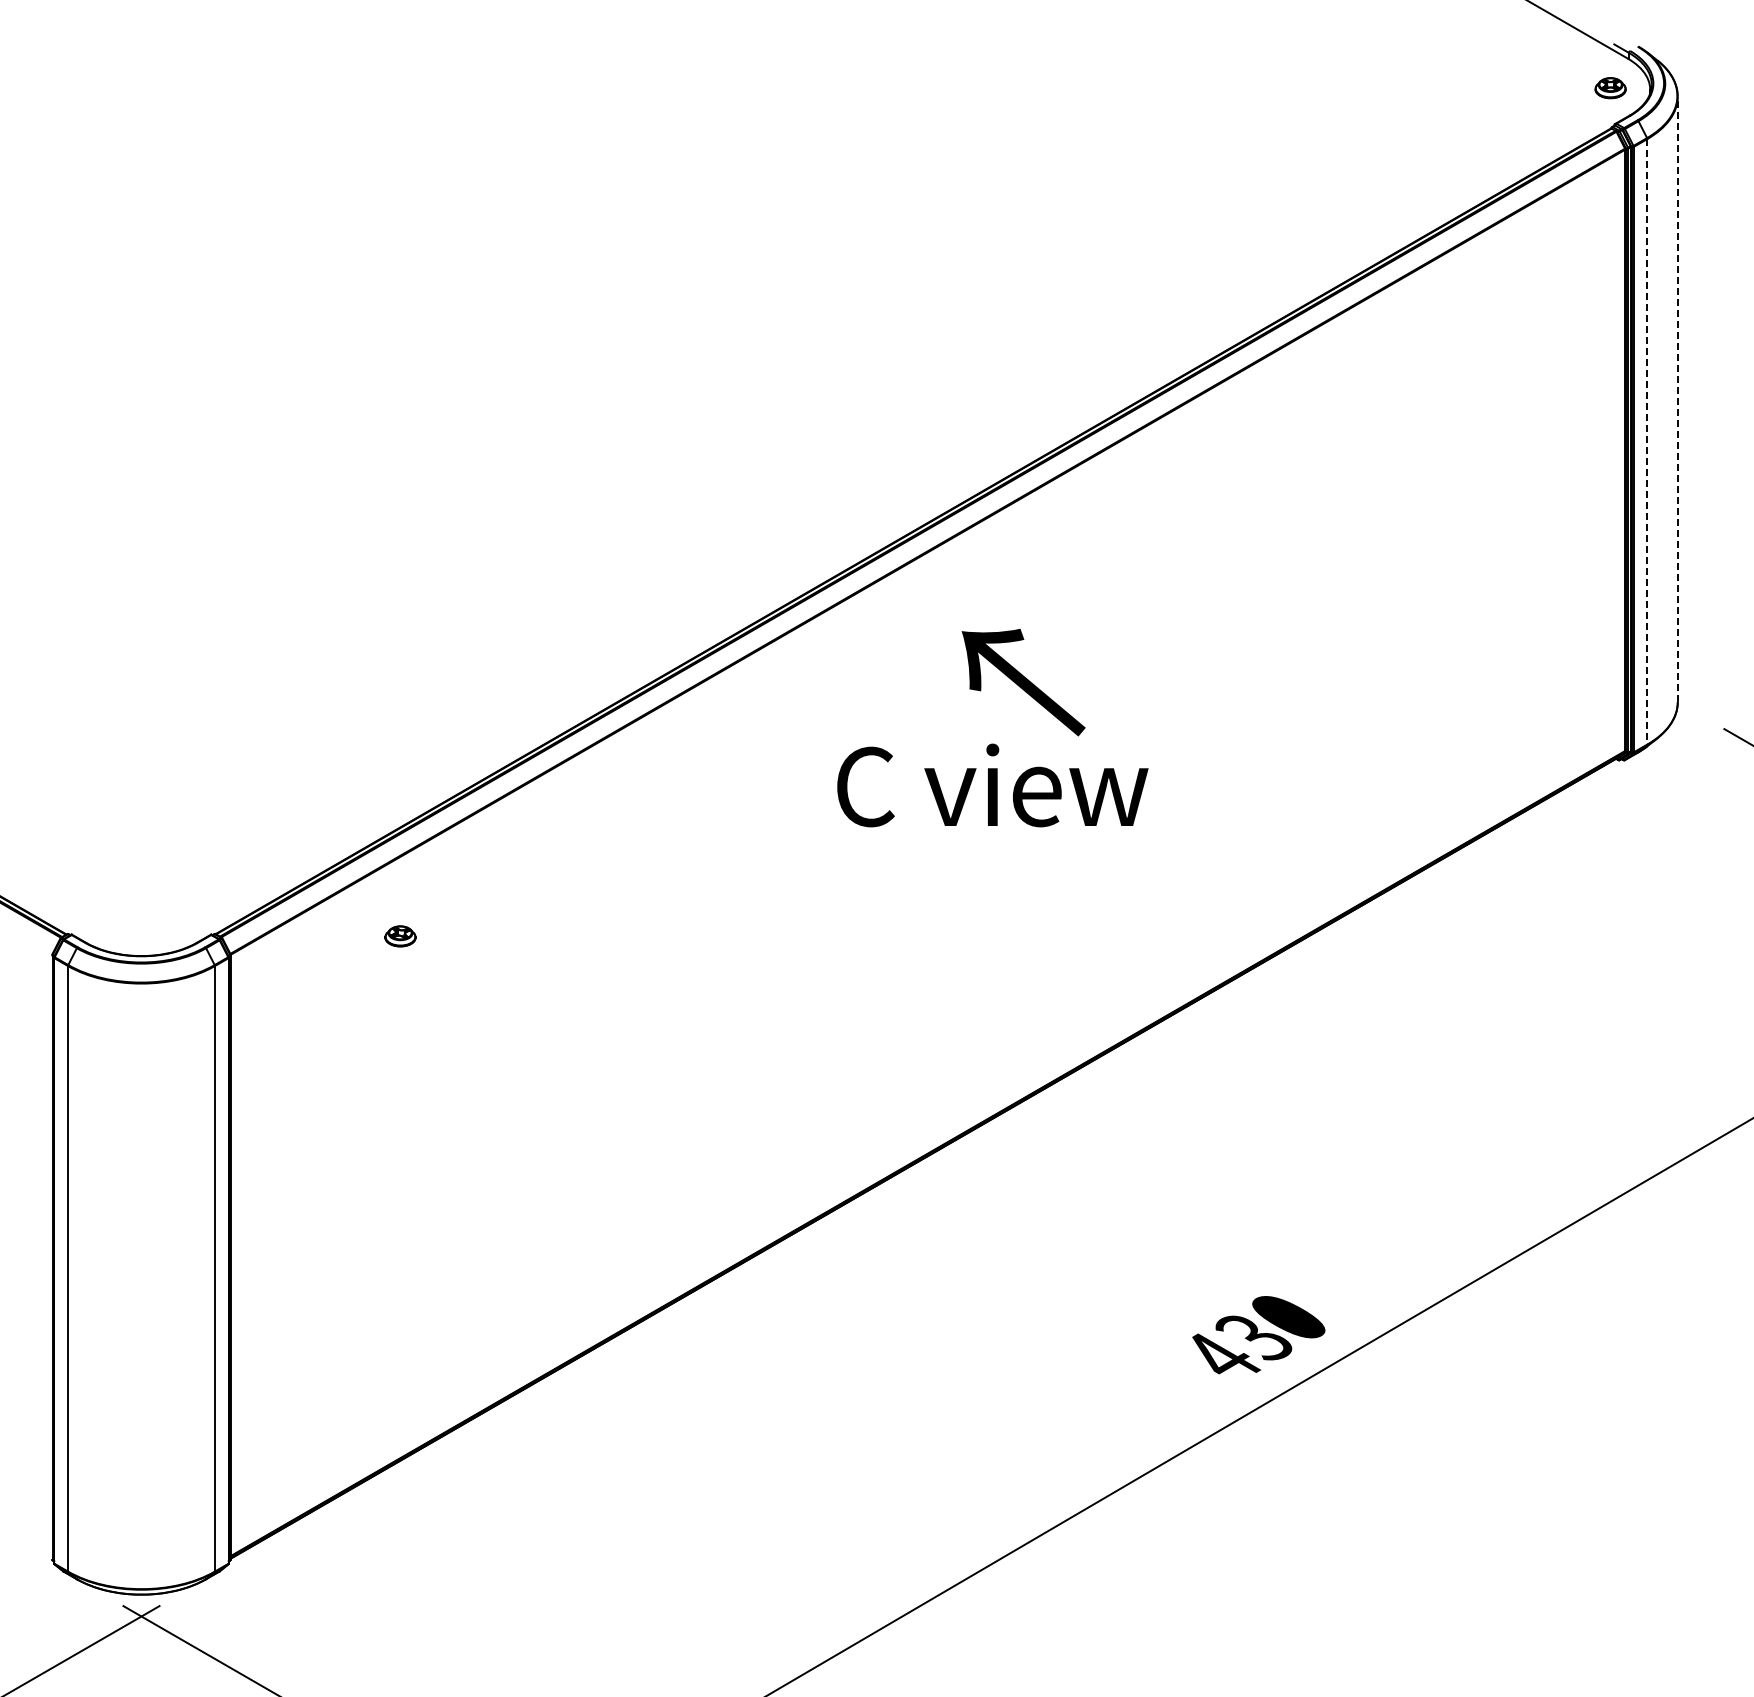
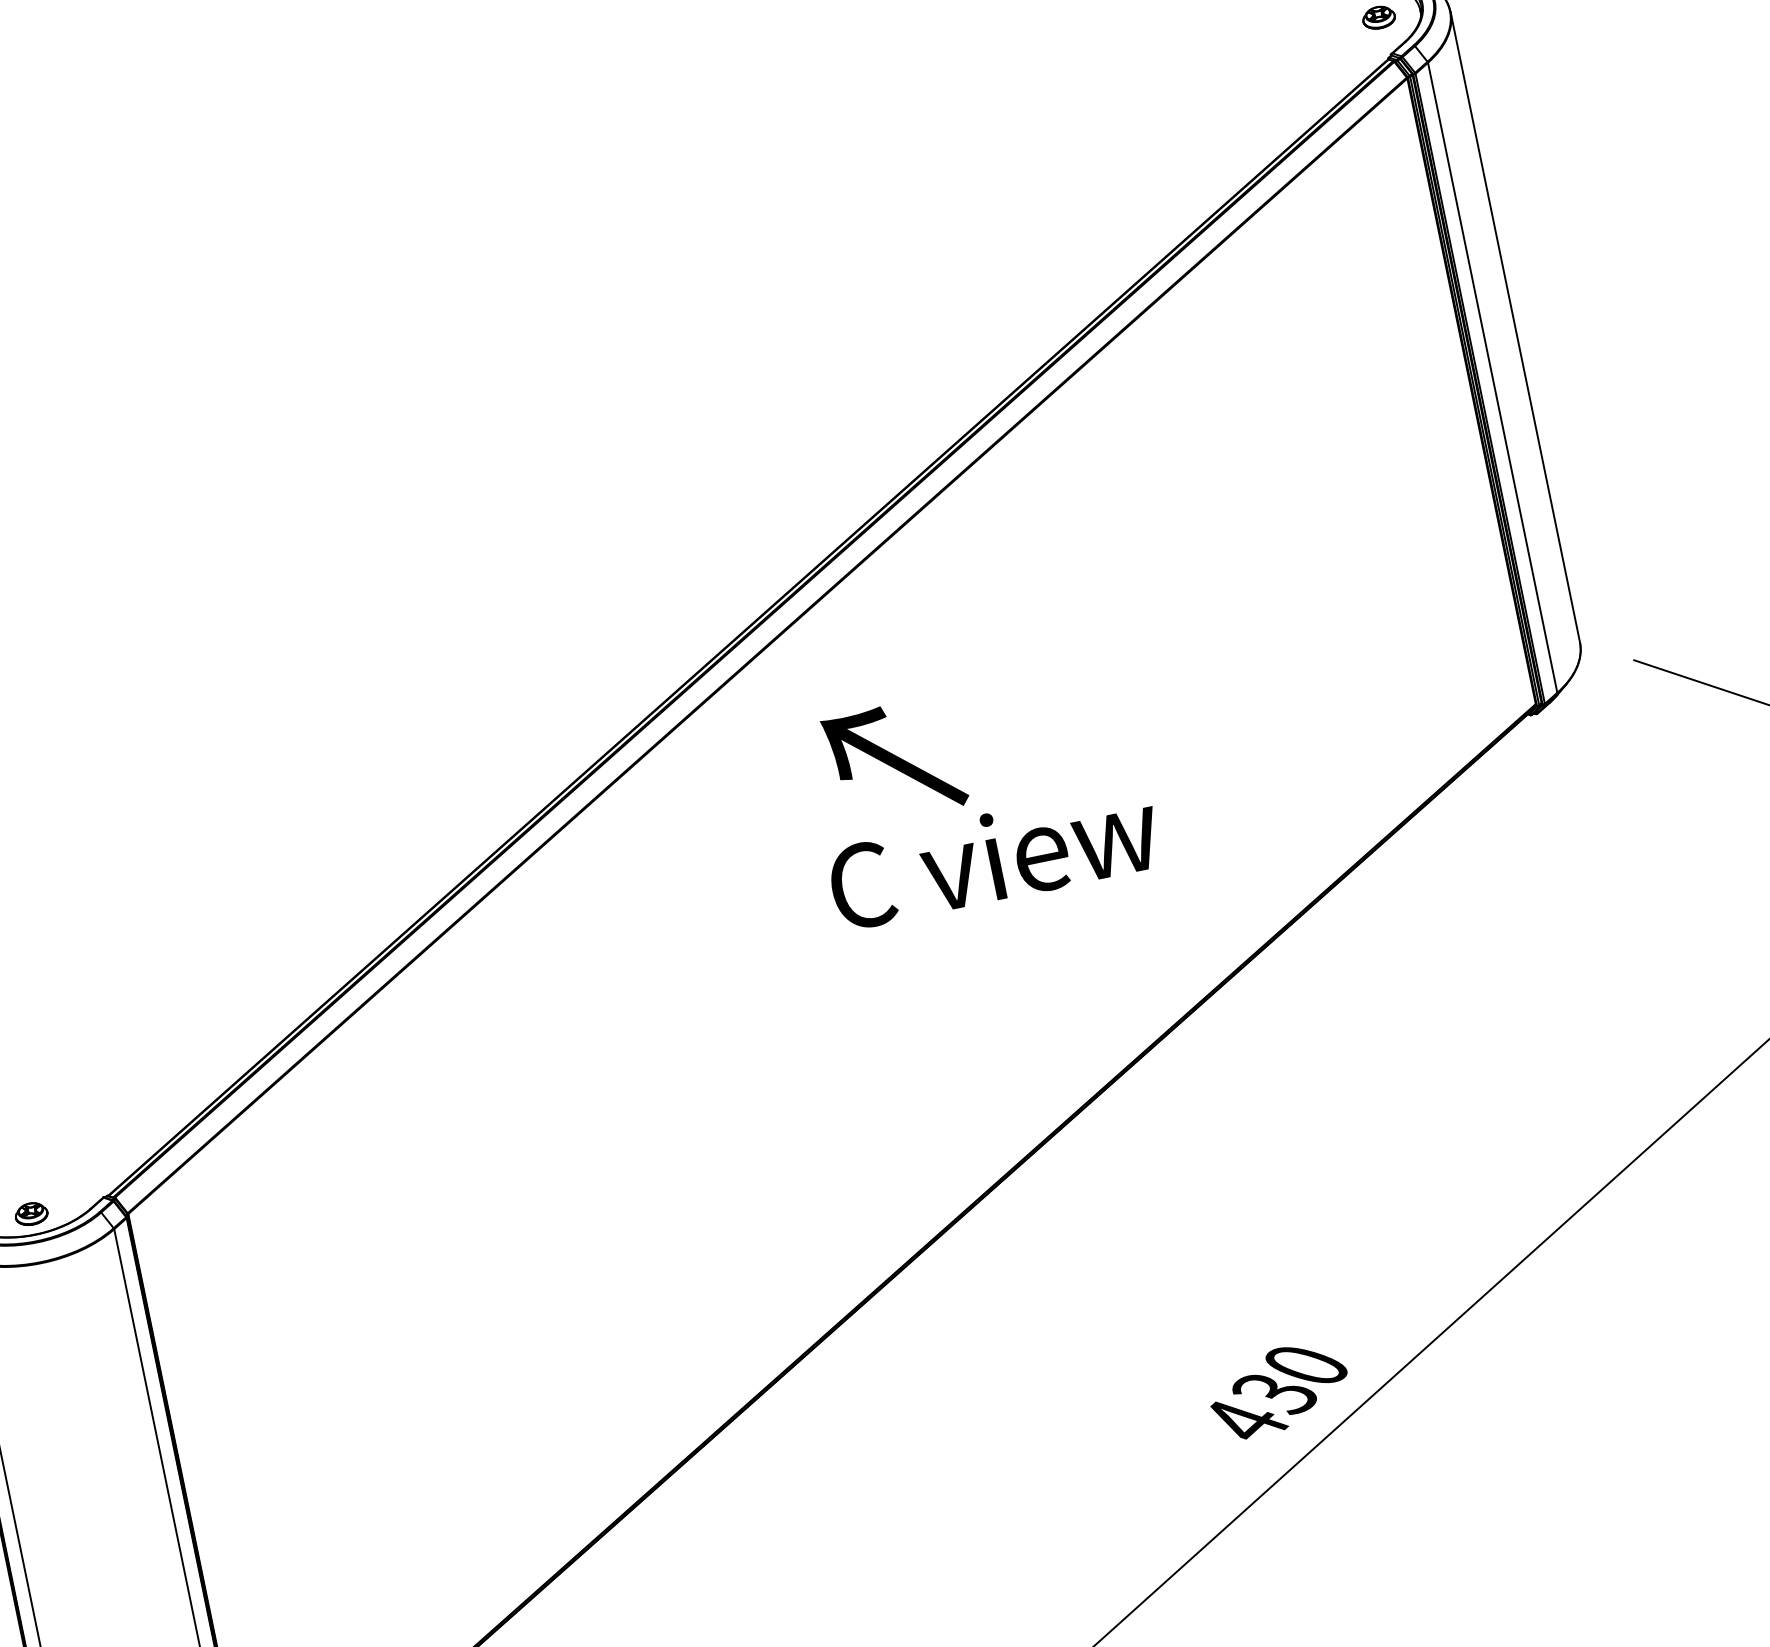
line: (1677, 399) -> (1515, 327), dashed -> solid
line: (1647, 441) -> (1492, 377), dashed -> solid
text: (992, 785) -> (993, 857), moved
part: (400, 936) -> (31, 1214), moved

